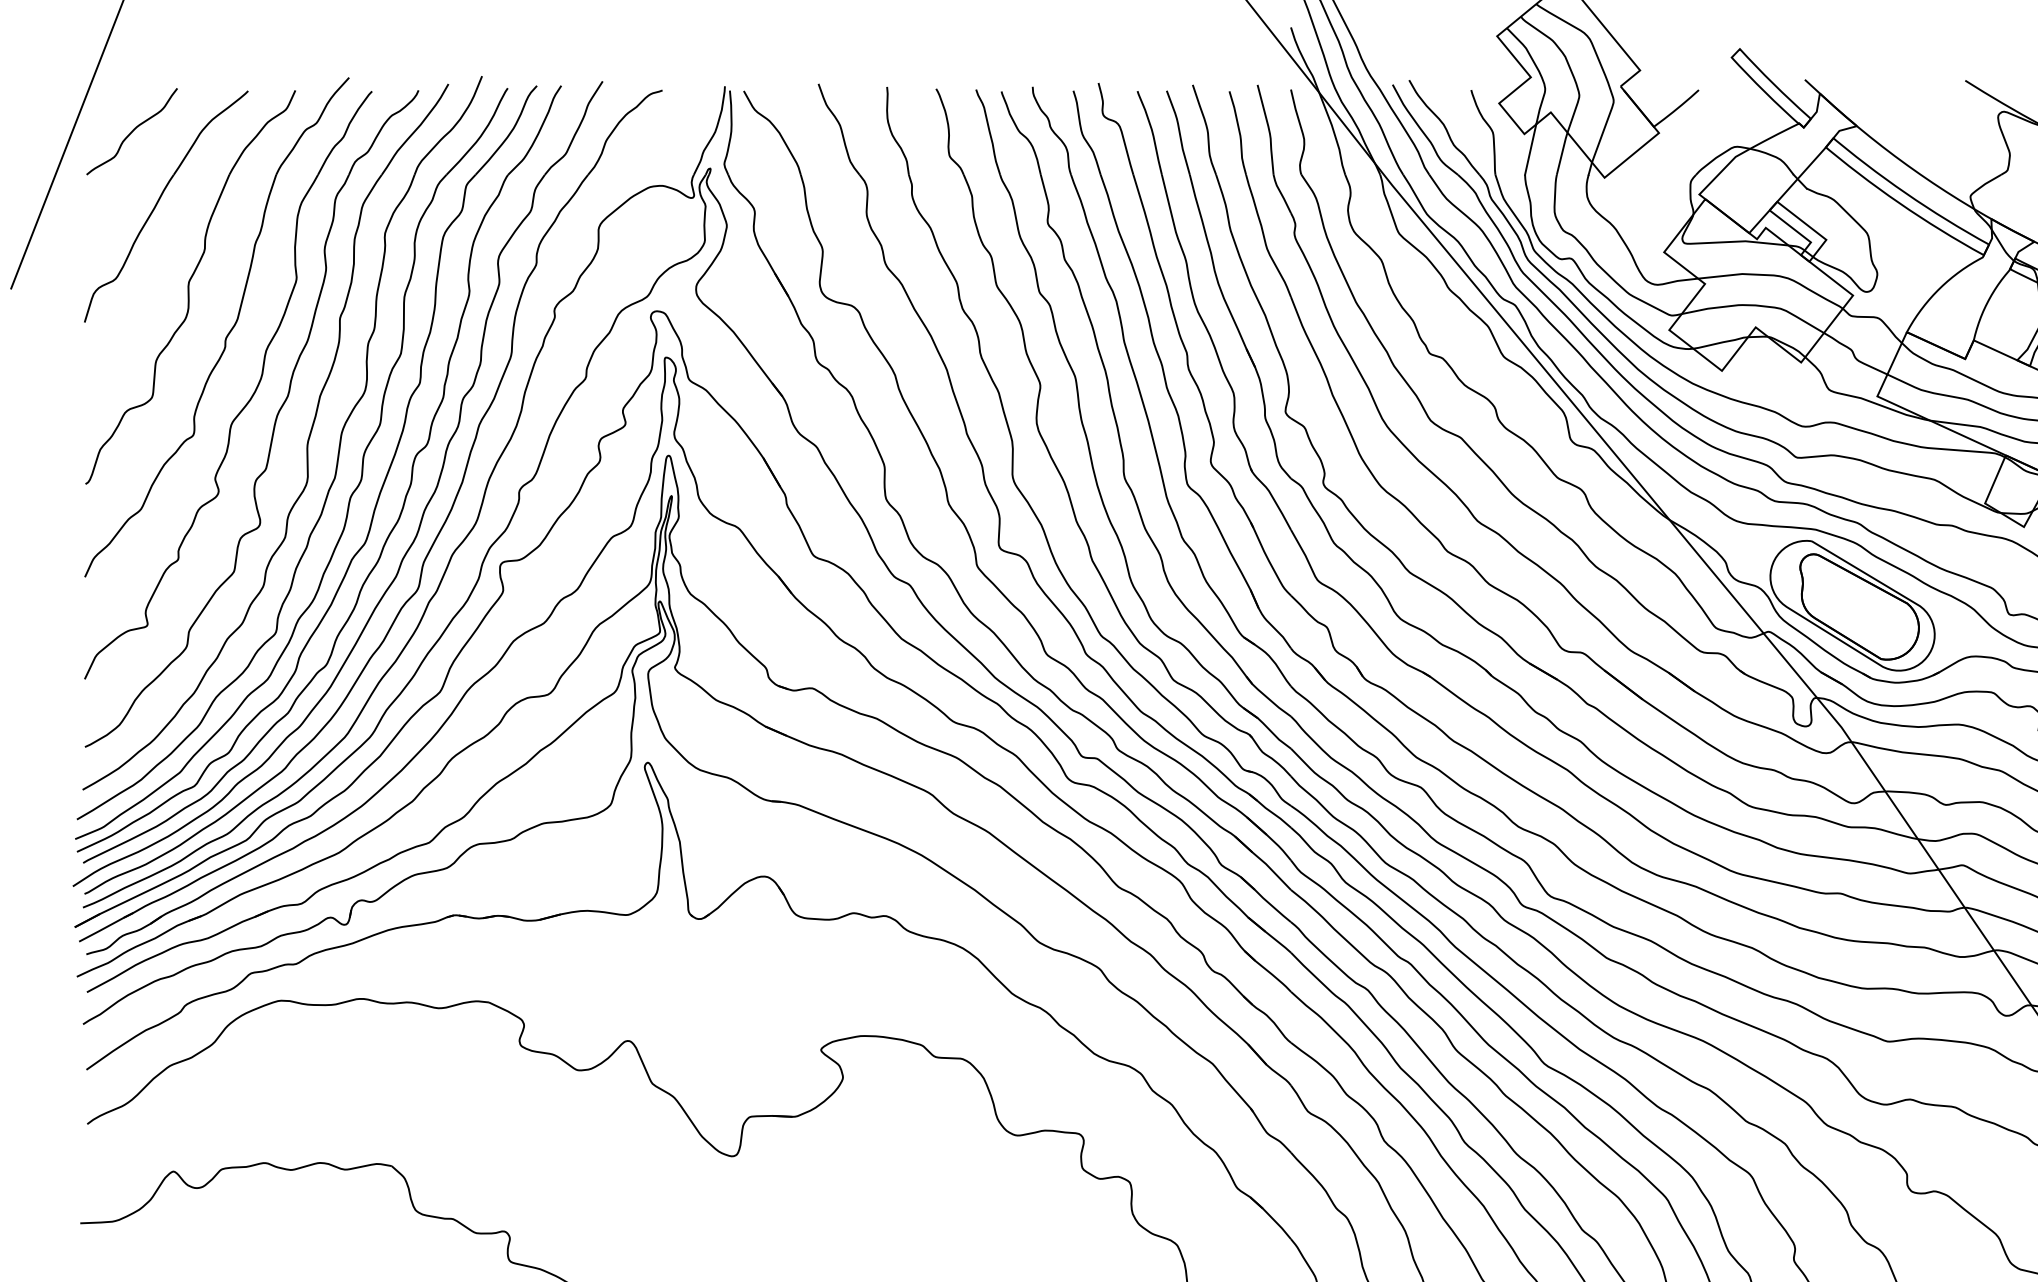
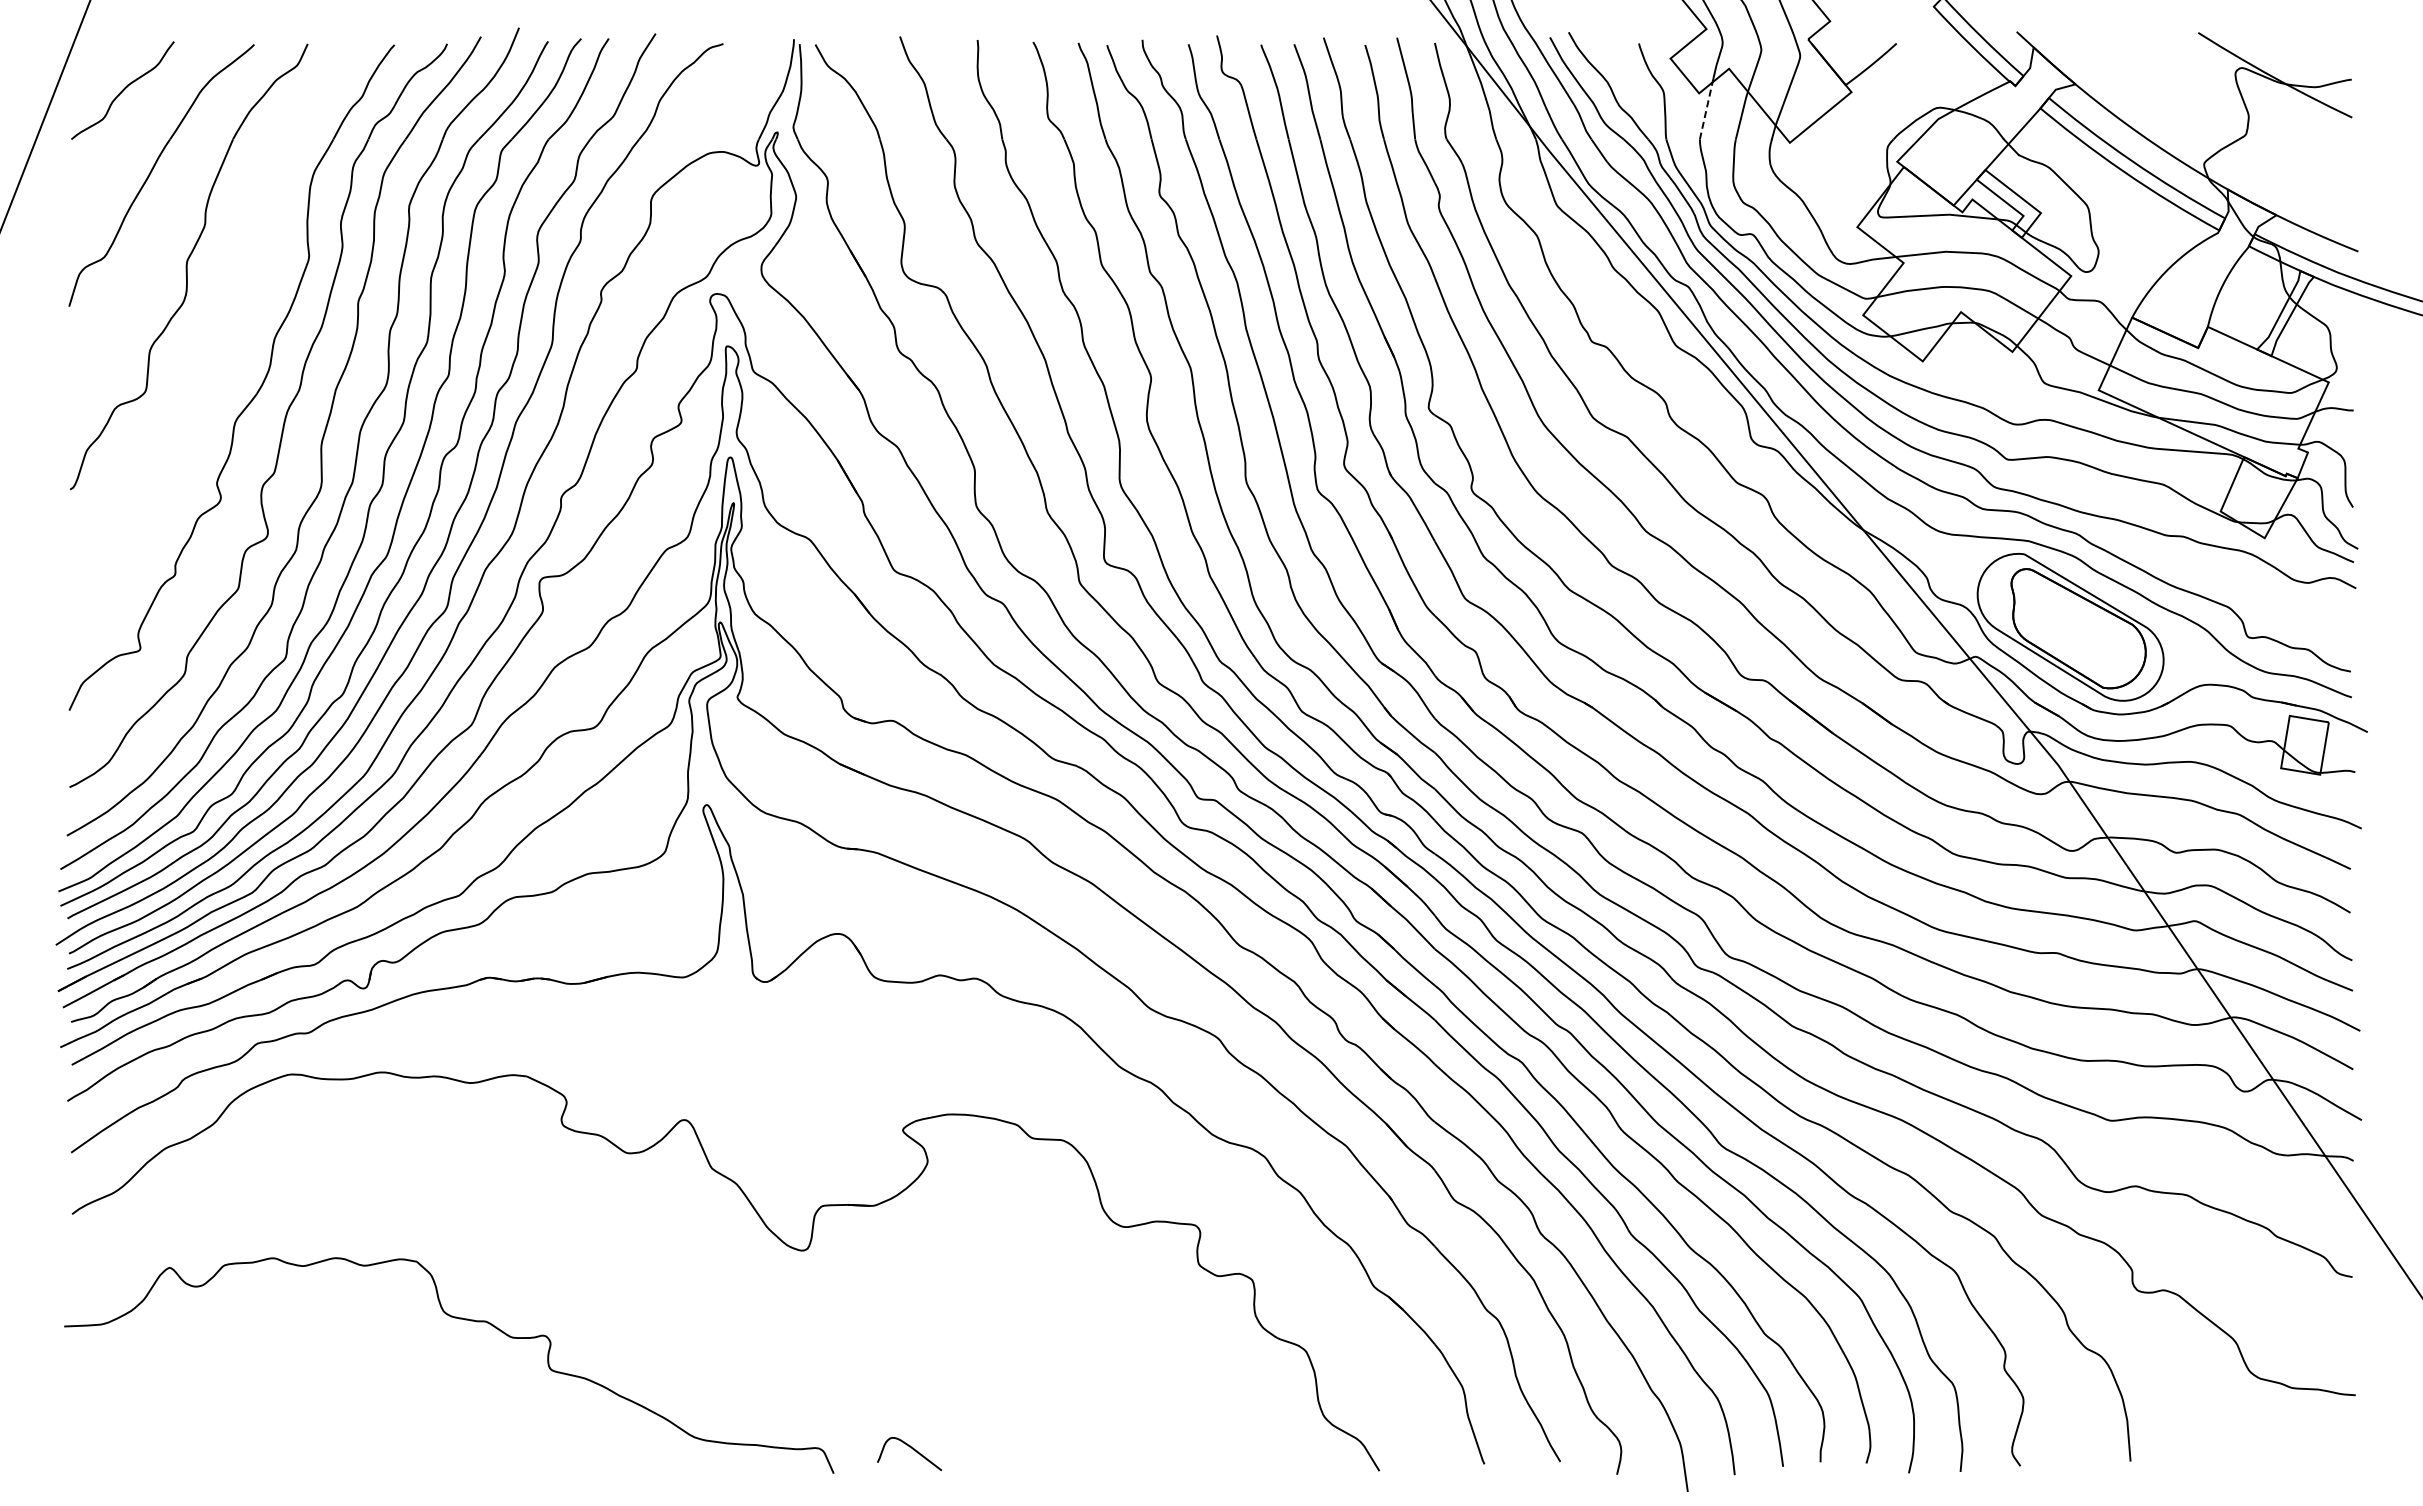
line: (1530, 149) -> (1706, 110), solid -> dashed
part: (228, 332) -> (231, 318), removed

